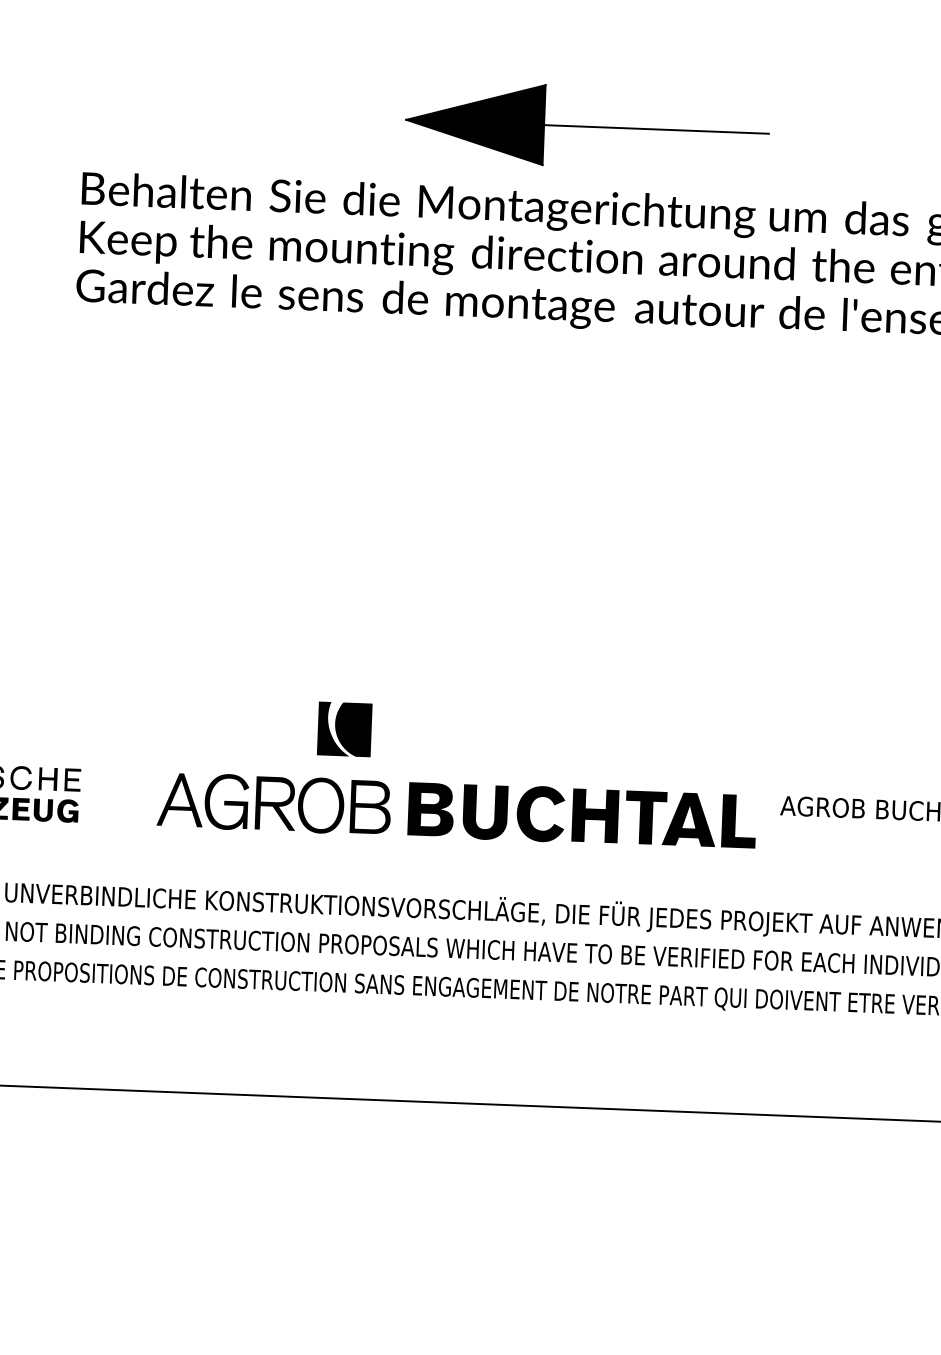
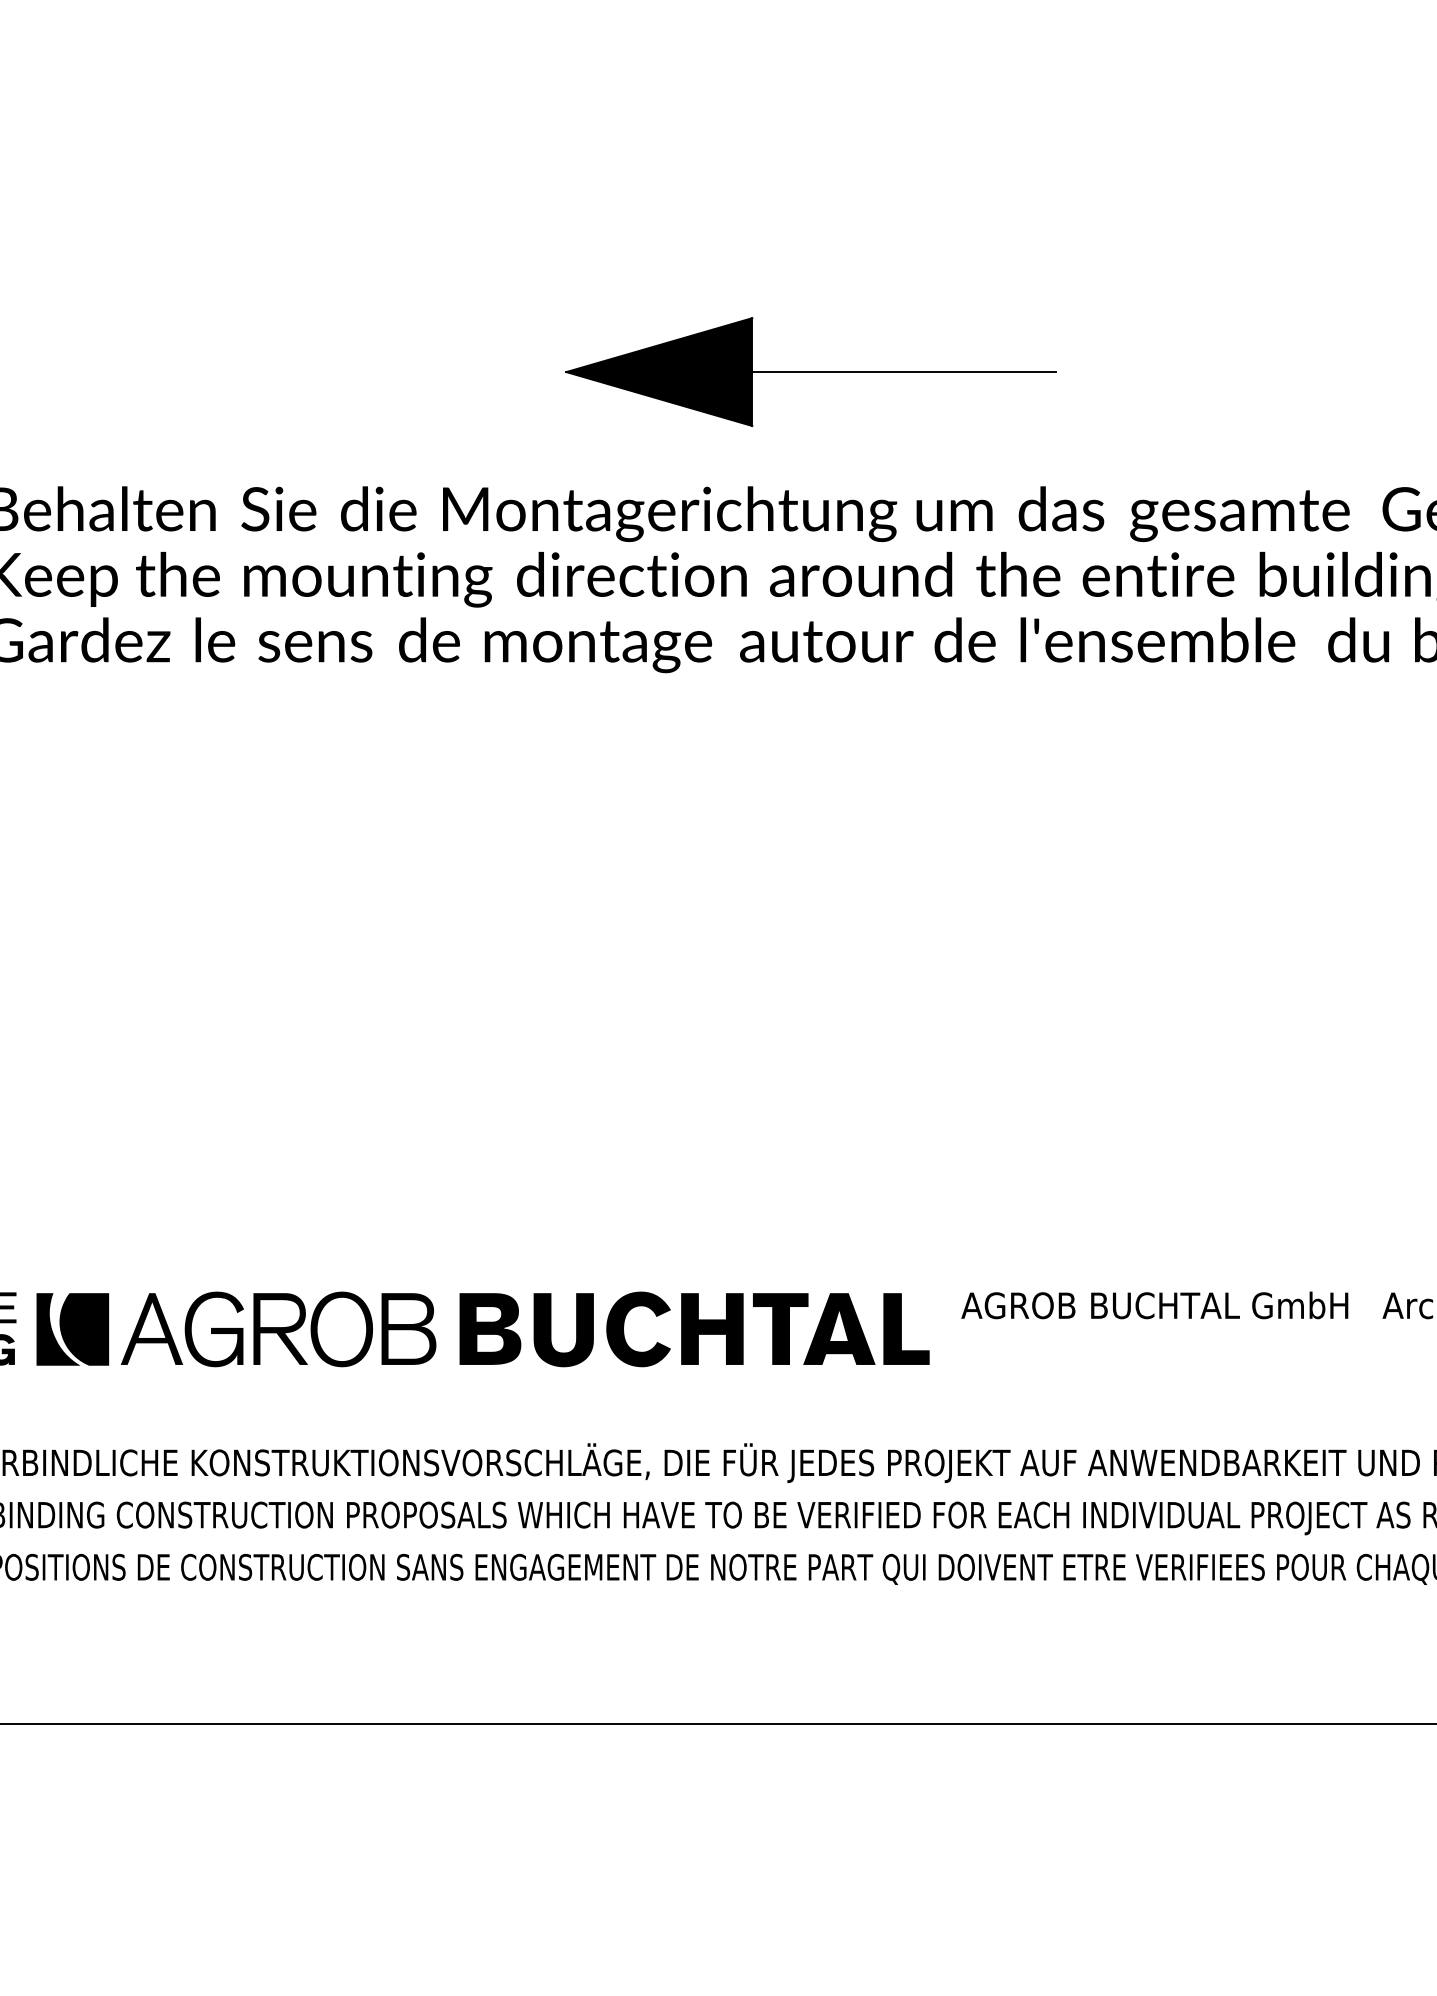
part: (587, 126) -> (810, 371), moved
part: (344, 729) -> (72, 1329), moved

